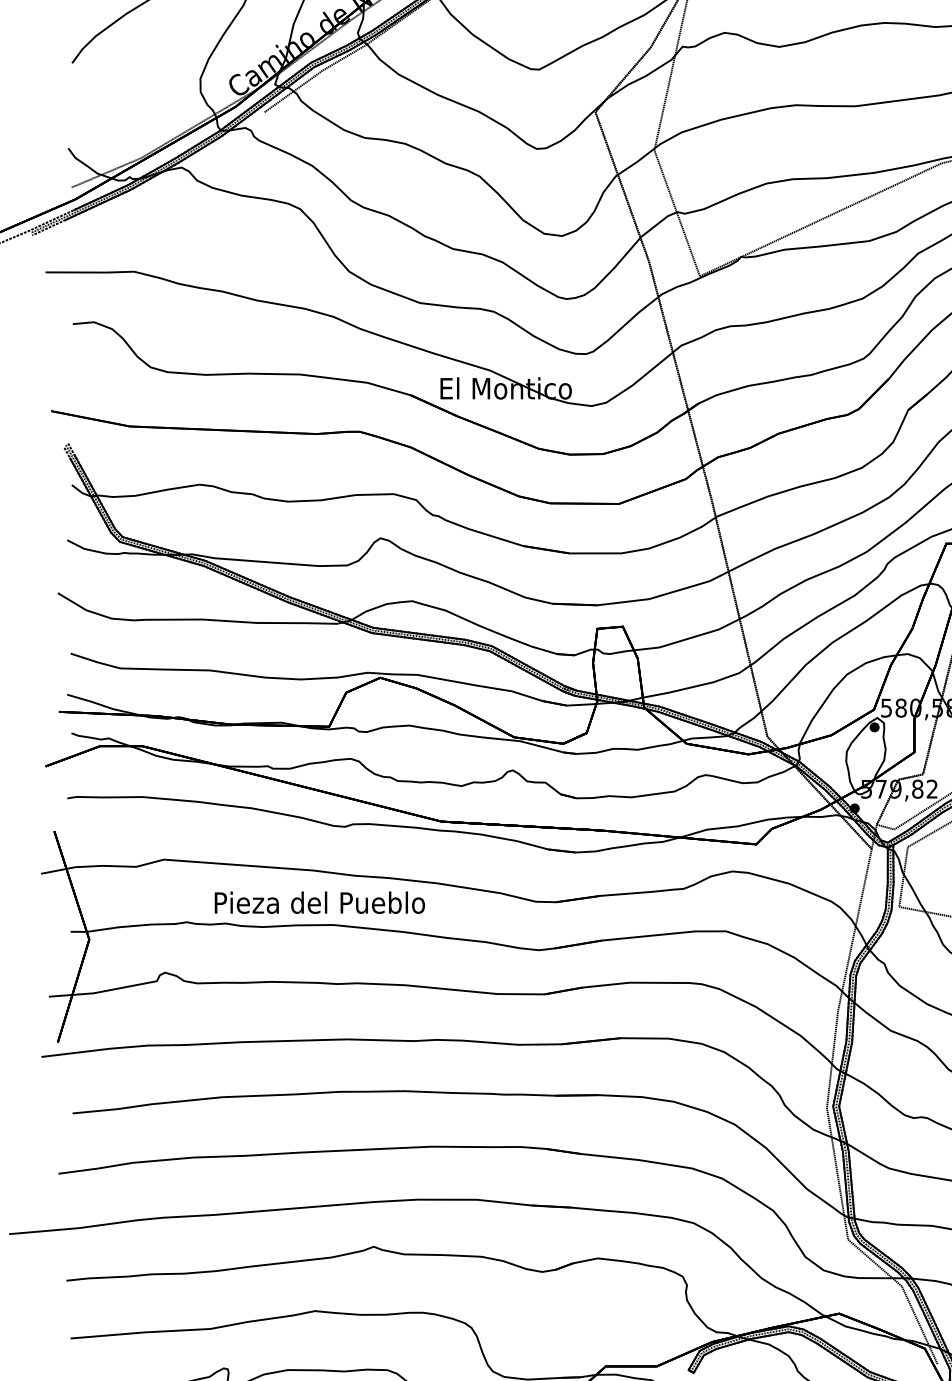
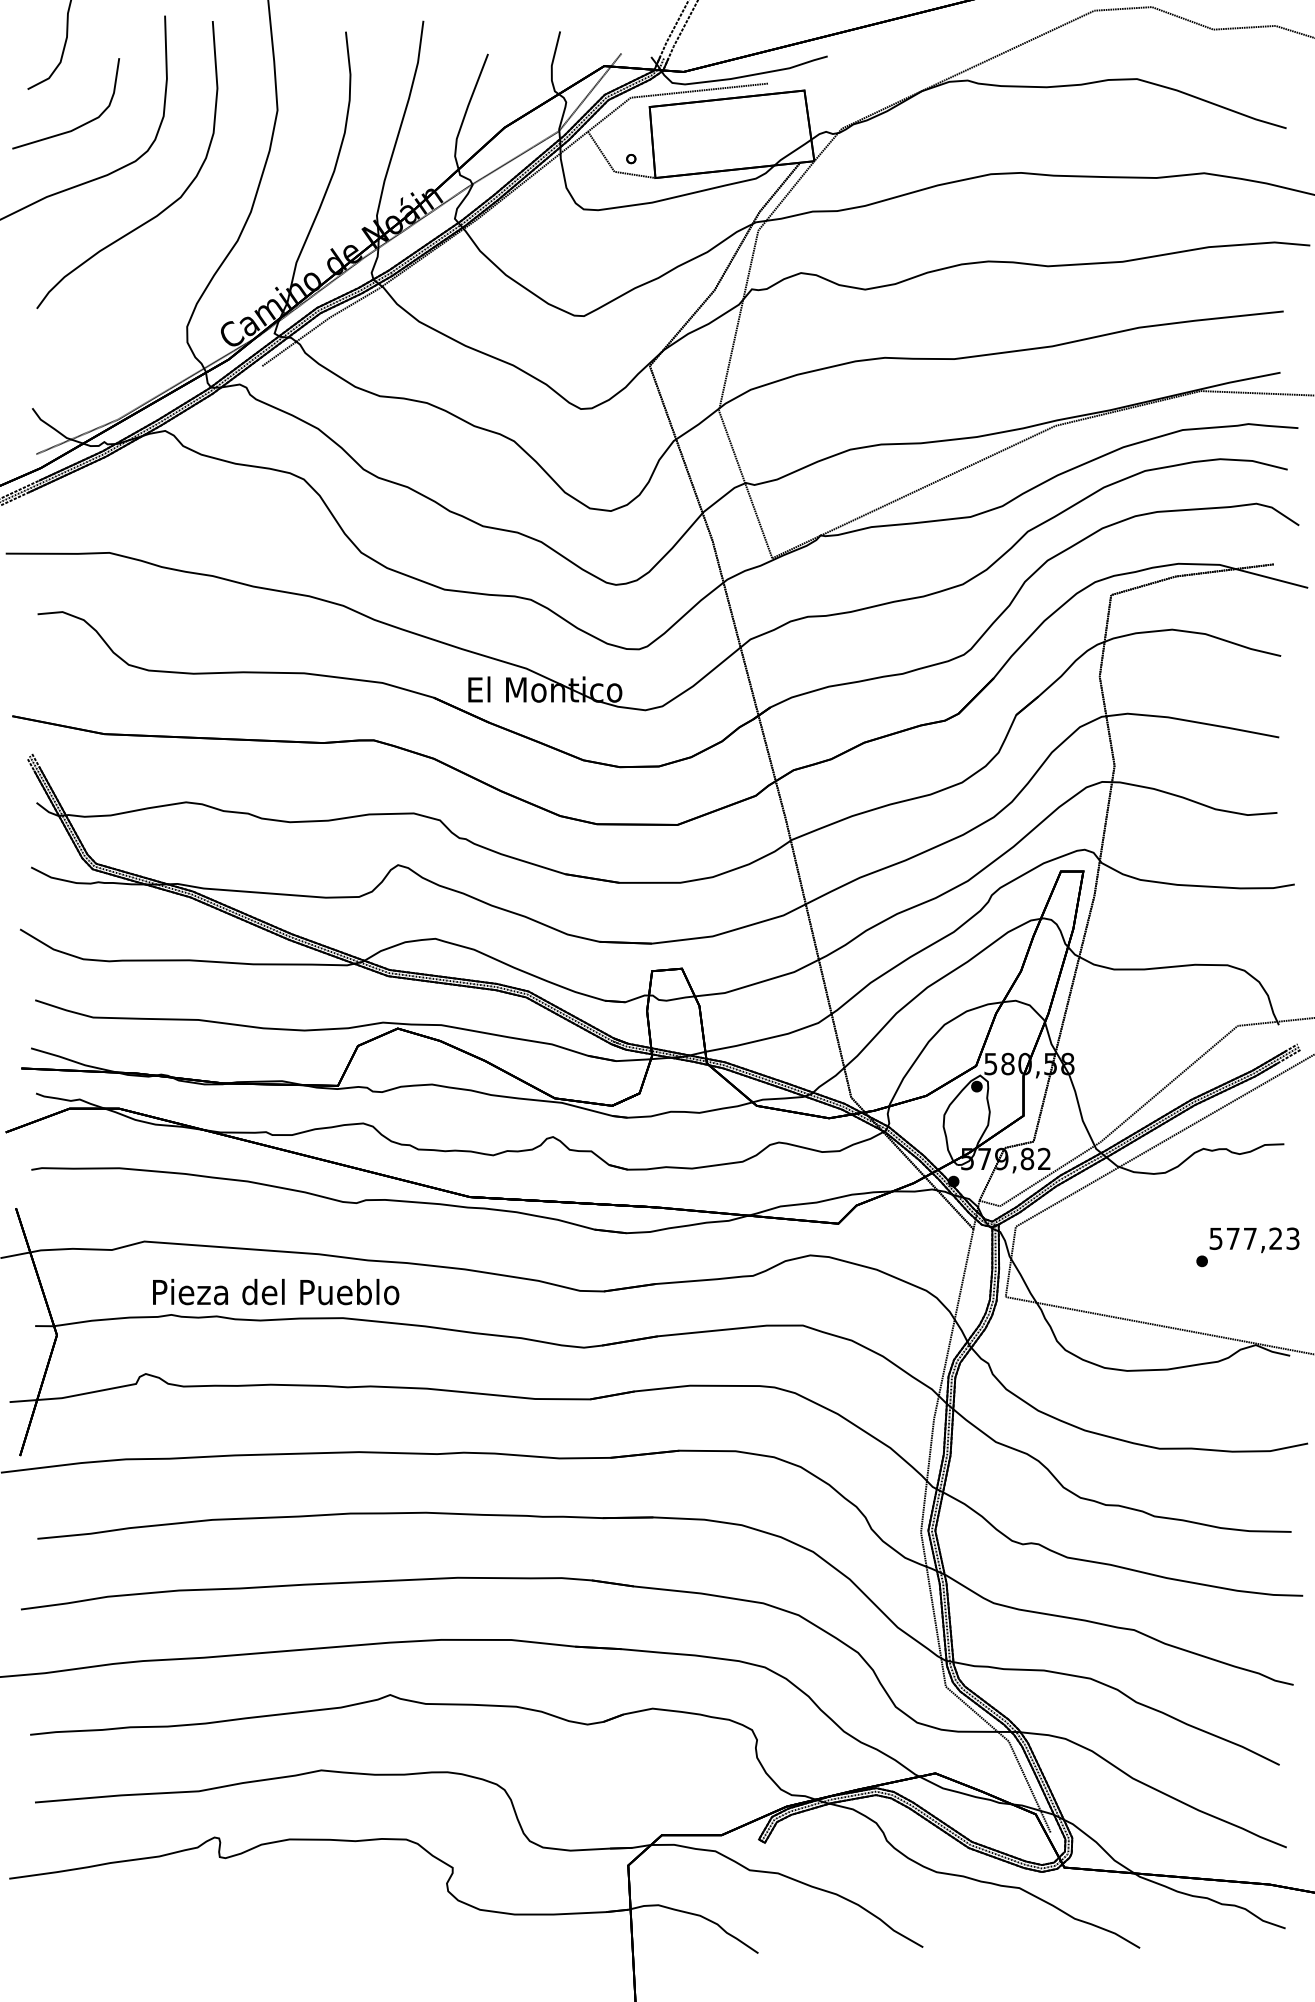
text: (320, 902) -> (276, 1291), moved

